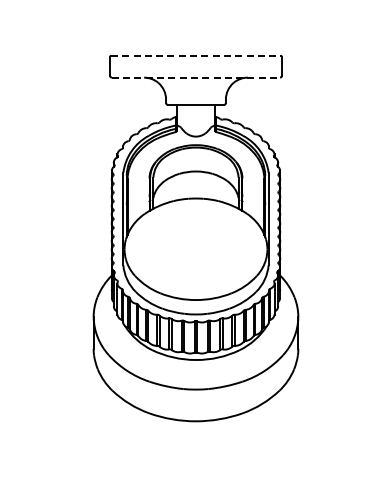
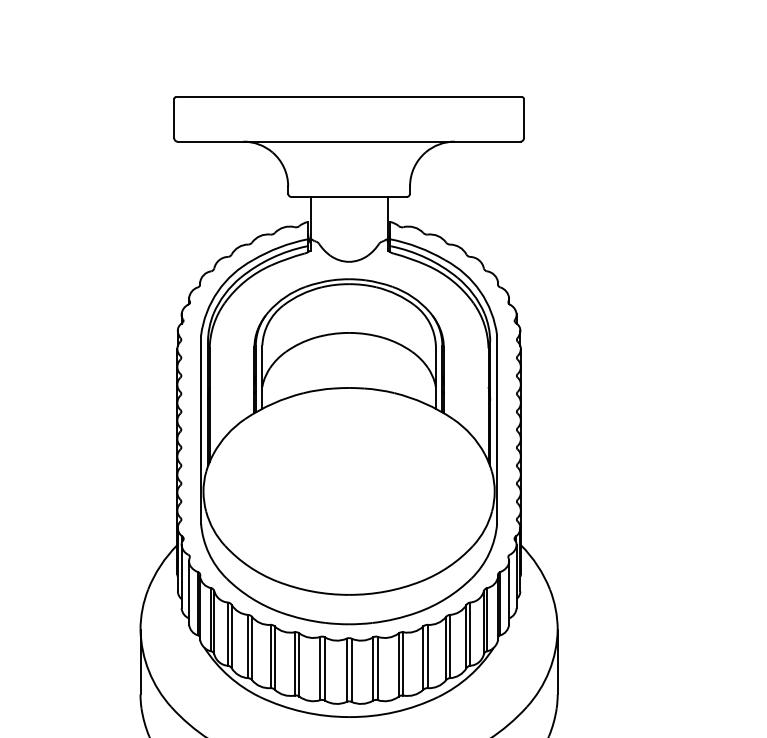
line: (195, 55) -> (348, 96), dashed -> solid
line: (196, 77) -> (350, 141), dashed -> solid

